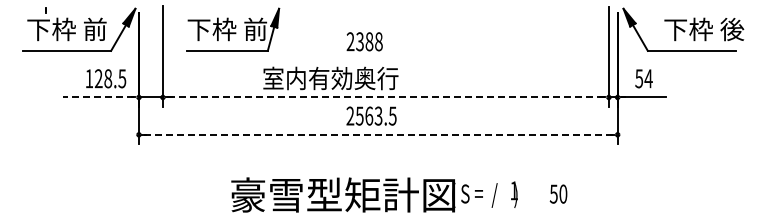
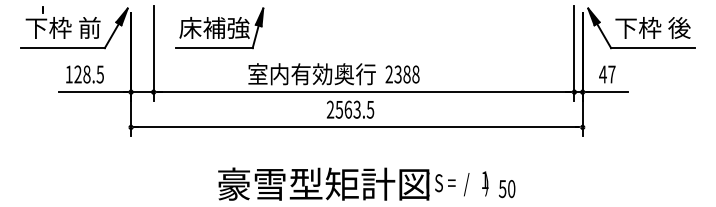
text: (227, 29) -> (214, 28), 下枠 前 -> 床補強
text: (704, 29) -> (653, 28), moved
text: (364, 41) -> (402, 74), moved
text: (106, 78) -> (85, 74), moved
text: (643, 78) -> (607, 74), 54 -> 47
line: (98, 97) -> (92, 92), dashed -> solid
line: (386, 97) -> (364, 92), dashed -> solid
line: (378, 134) -> (357, 127), dashed -> solid
text: (558, 193) -> (507, 188), moved

